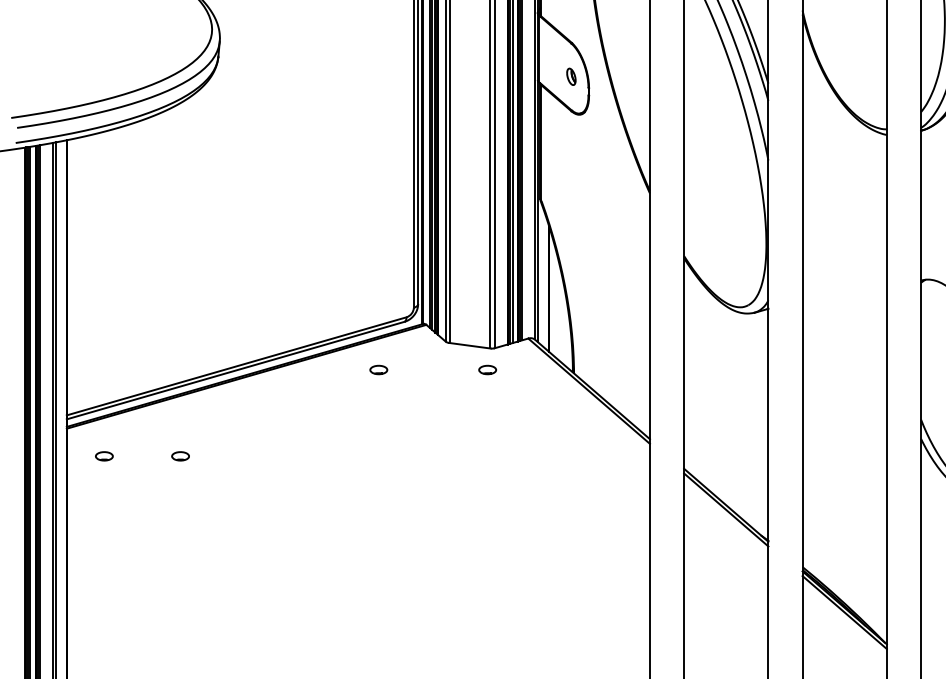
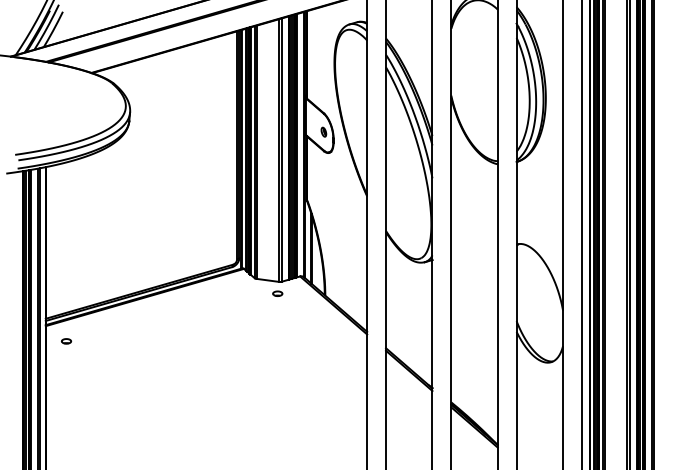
part: (378, 369) -> (217, 293), removed
part: (180, 456) -> (108, 341), removed

